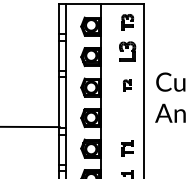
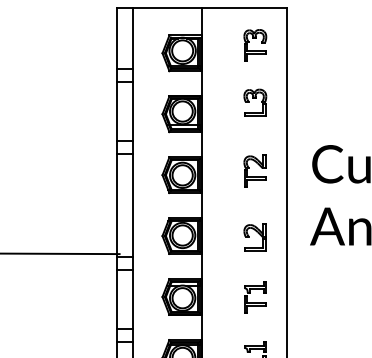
part: (127, 50) -> (254, 101), size x0.71
part: (127, 85) -> (254, 171), size x1.43
part: (127, 118) -> (254, 236), added

